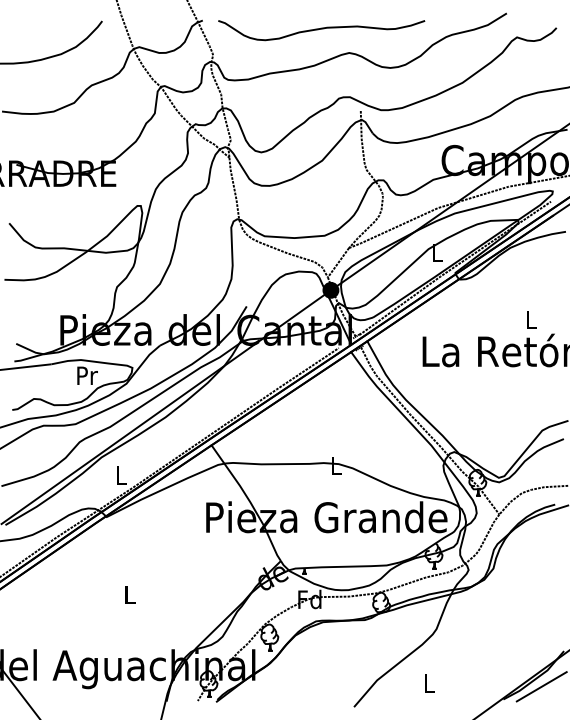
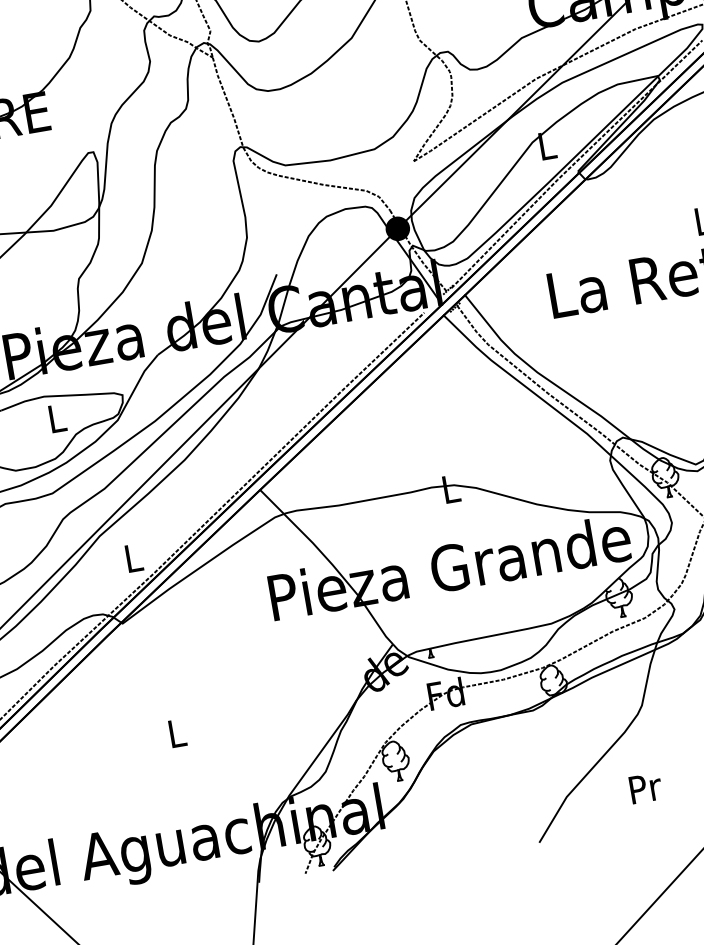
line: (338, 262) -> (401, 185), removed
text: (87, 375) -> (57, 418), Pr -> L
text: (429, 683) -> (645, 788), L -> Pr

